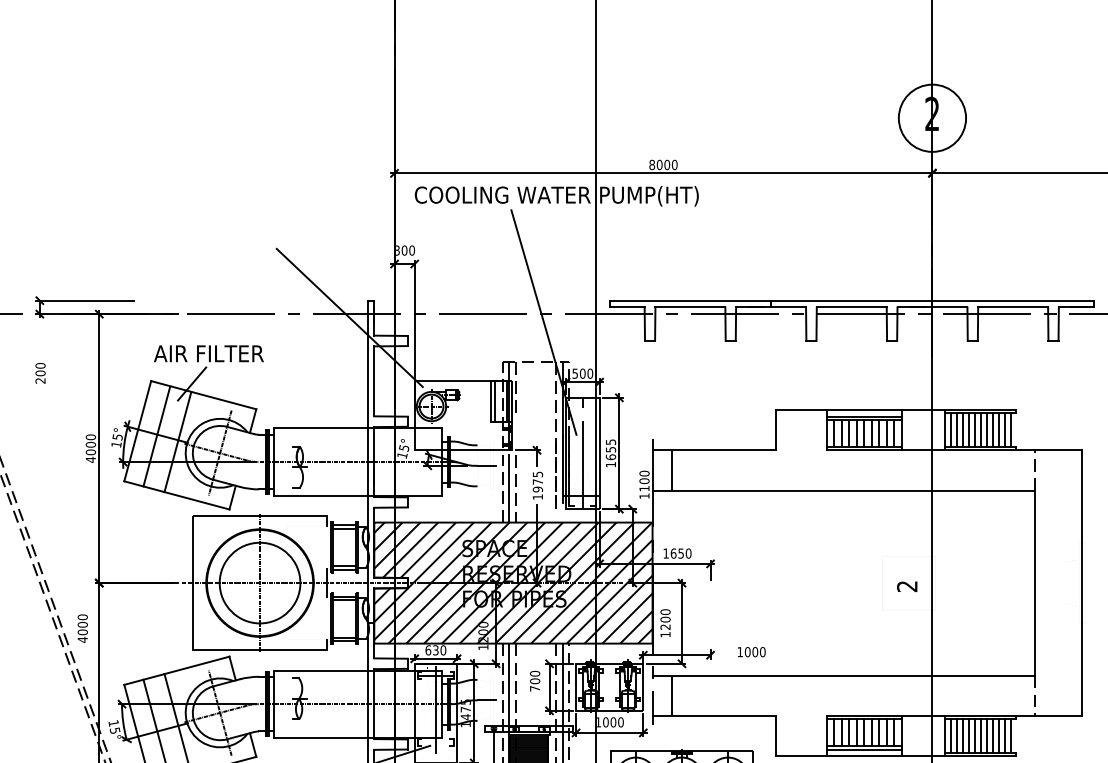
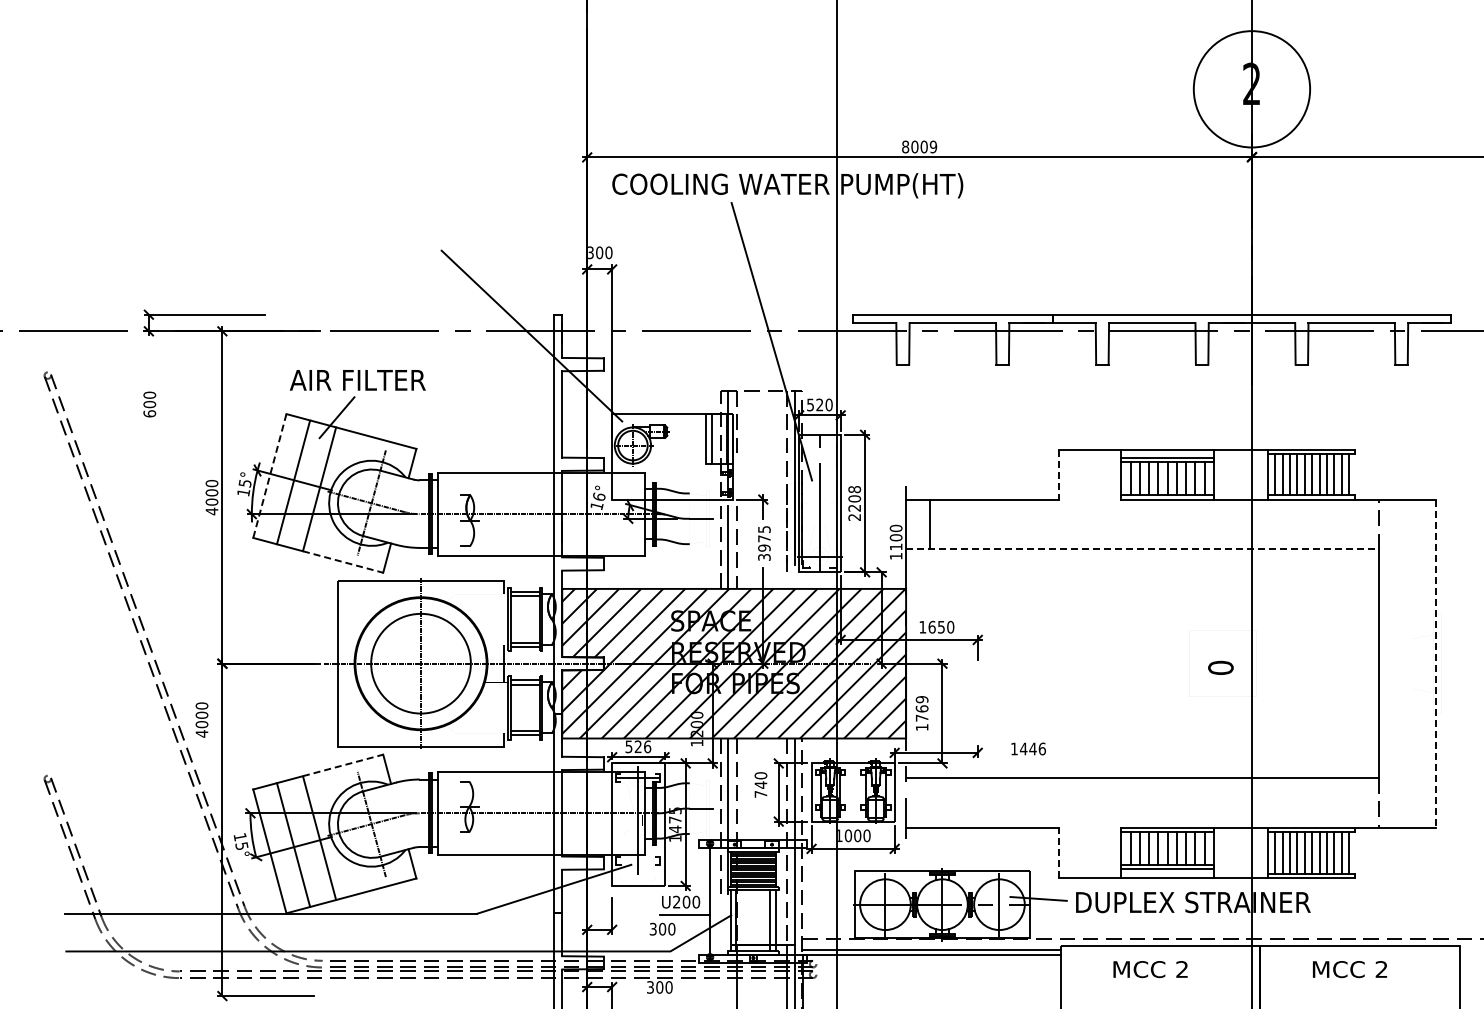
circle: (932, 117) -> (1251, 88), size x1.4
text: (673, 164) -> (932, 146), 8000 -> 8009
text: (582, 373) -> (819, 404), 500 -> 520
text: (40, 380) -> (149, 413), 200 -> 600
line: (775, 429) -> (1058, 474), solid -> dashed
line: (137, 431) -> (269, 476), solid -> dashed
text: (403, 447) -> (598, 496), 15° -> 16°
text: (610, 453) -> (854, 503), 1655 -> 2208
line: (844, 490) -> (1143, 549), solid -> dashed
text: (537, 497) -> (764, 557), 1975 -> 3975
line: (197, 501) -> (343, 562), solid -> dashed
line: (1081, 583) -> (1436, 664), solid -> dashed
text: (906, 586) -> (1220, 667), 2 -> 0
text: (665, 619) -> (921, 708), 1200 -> 1769
text: (436, 650) -> (638, 746), 630 -> 526
text: (754, 651) -> (1032, 748), 1000 -> 1446
line: (197, 665) -> (343, 765), solid -> dashed
text: (534, 680) -> (760, 784), 700 -> 740
line: (671, 695) -> (929, 802), removed
line: (775, 735) -> (1058, 852), solid -> dashed

